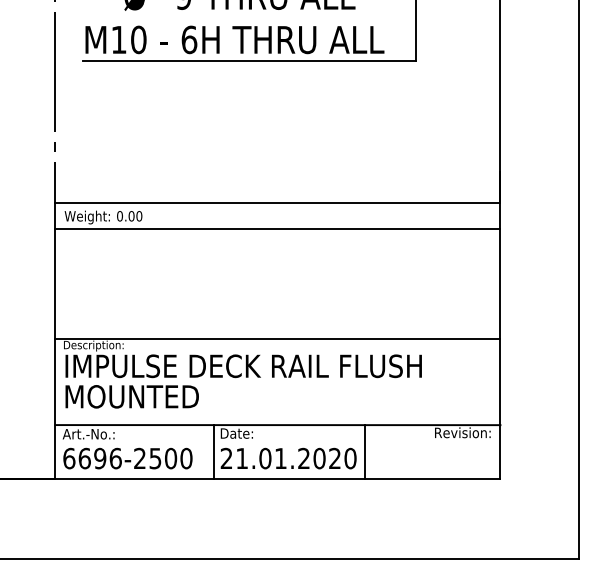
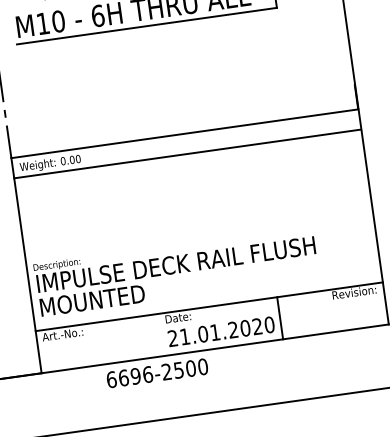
line: (277, 339) -> (199, 240), removed
line: (214, 452) -> (162, 335), removed
text: (127, 458) -> (157, 373), moved

